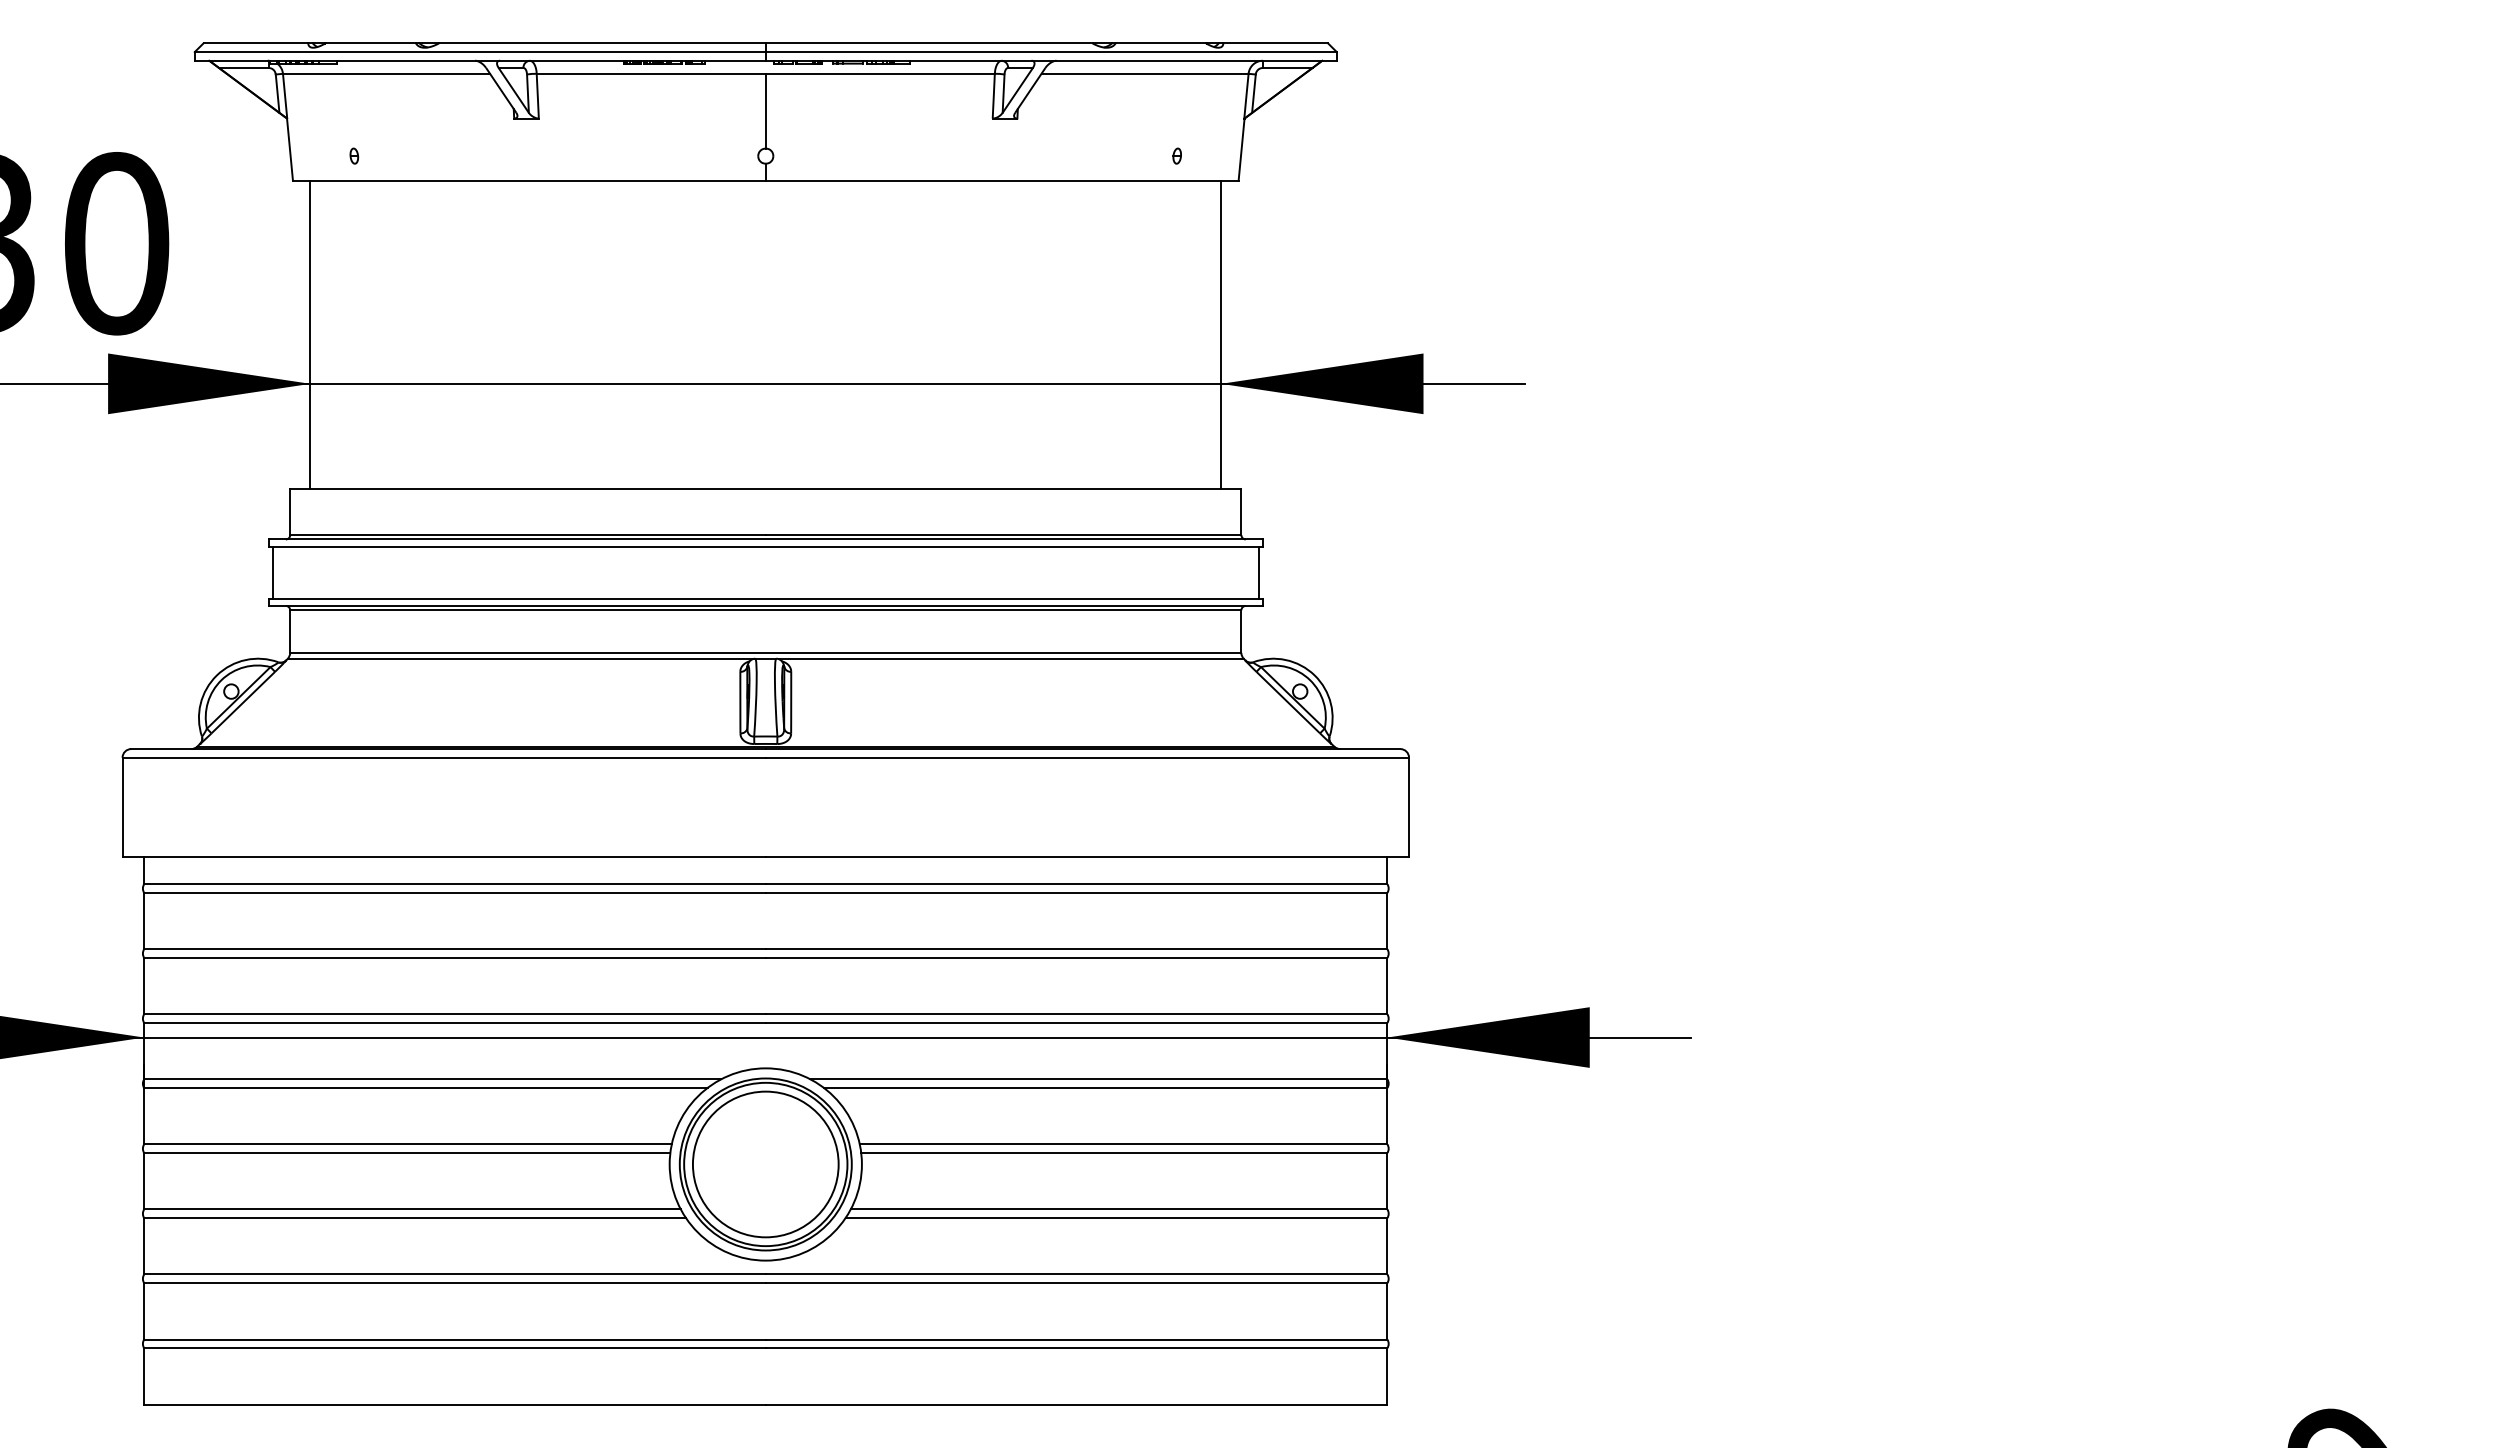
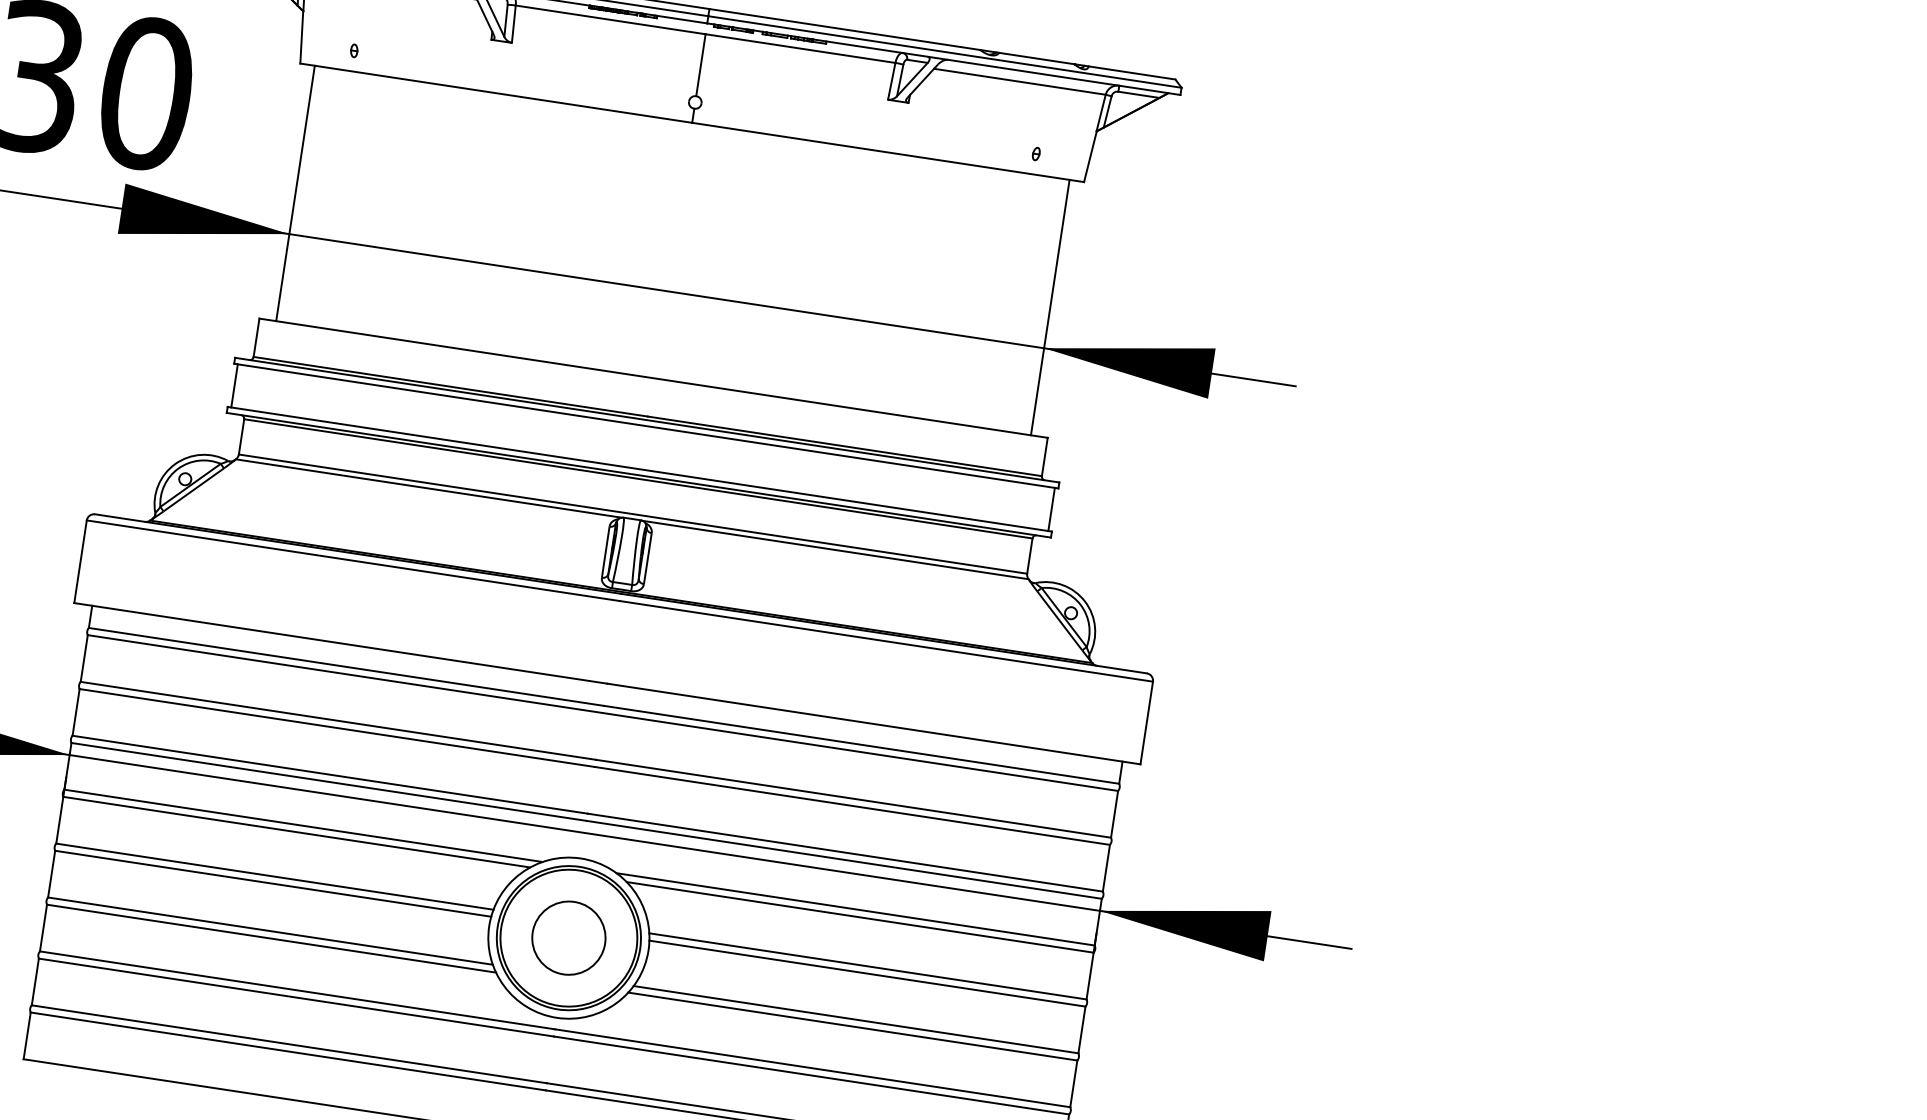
circle: (765, 1164) -> (568, 938), size x0.6

